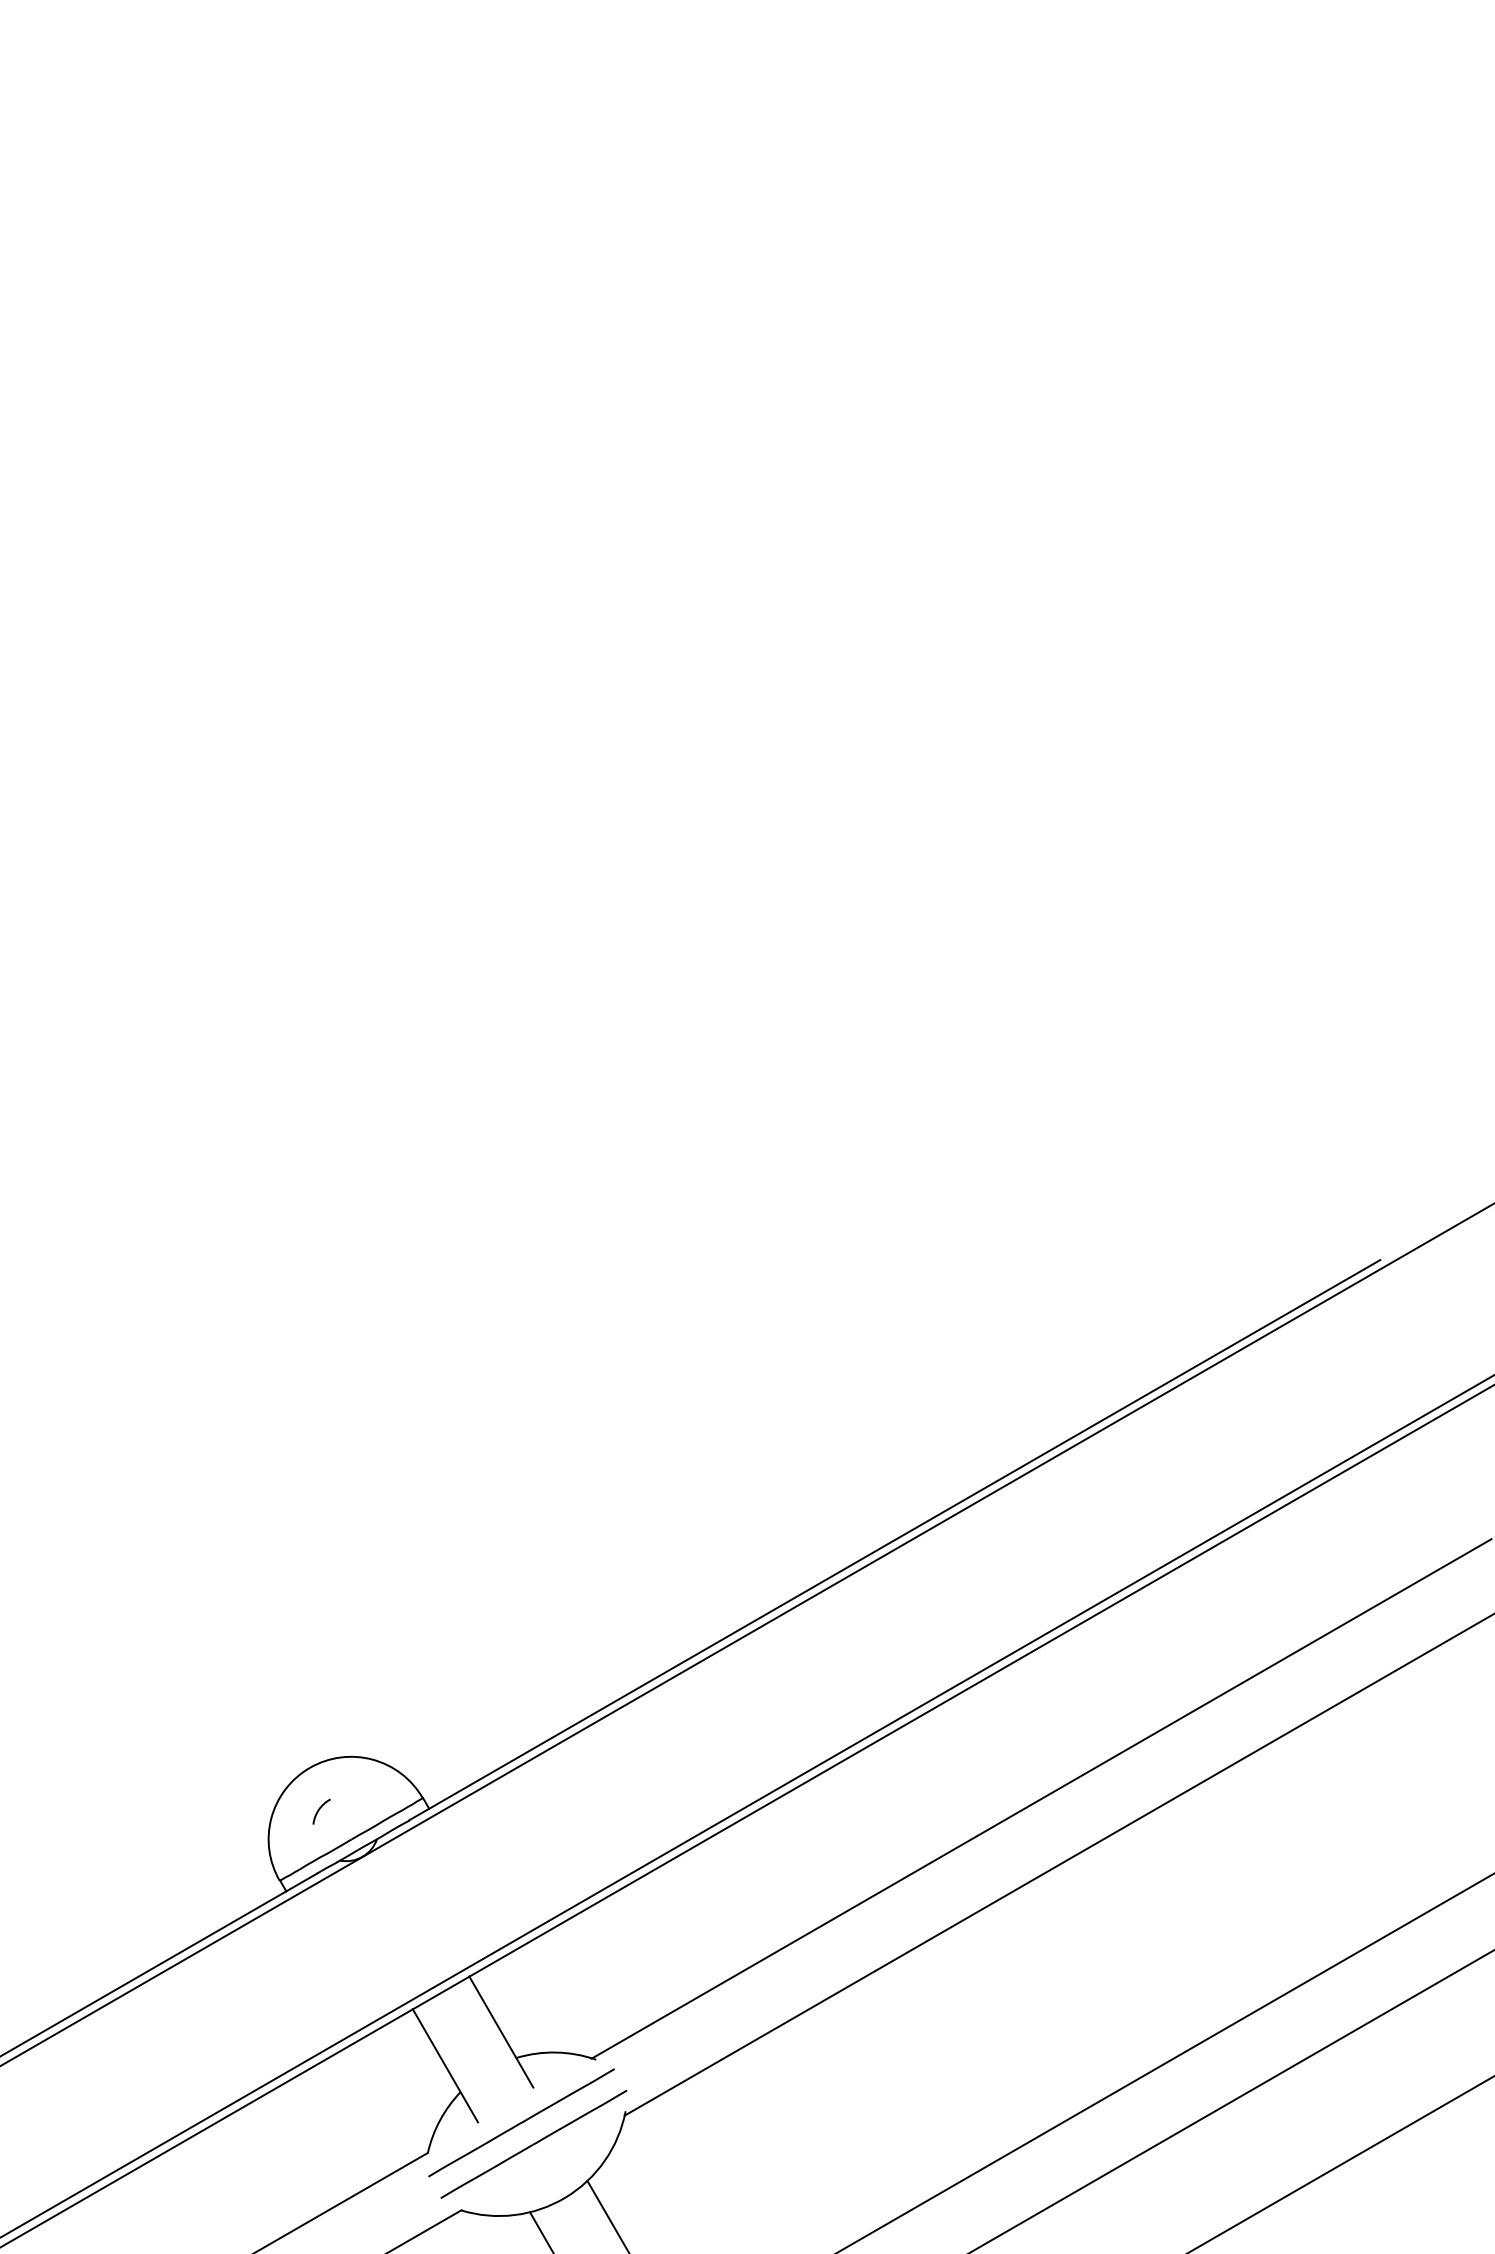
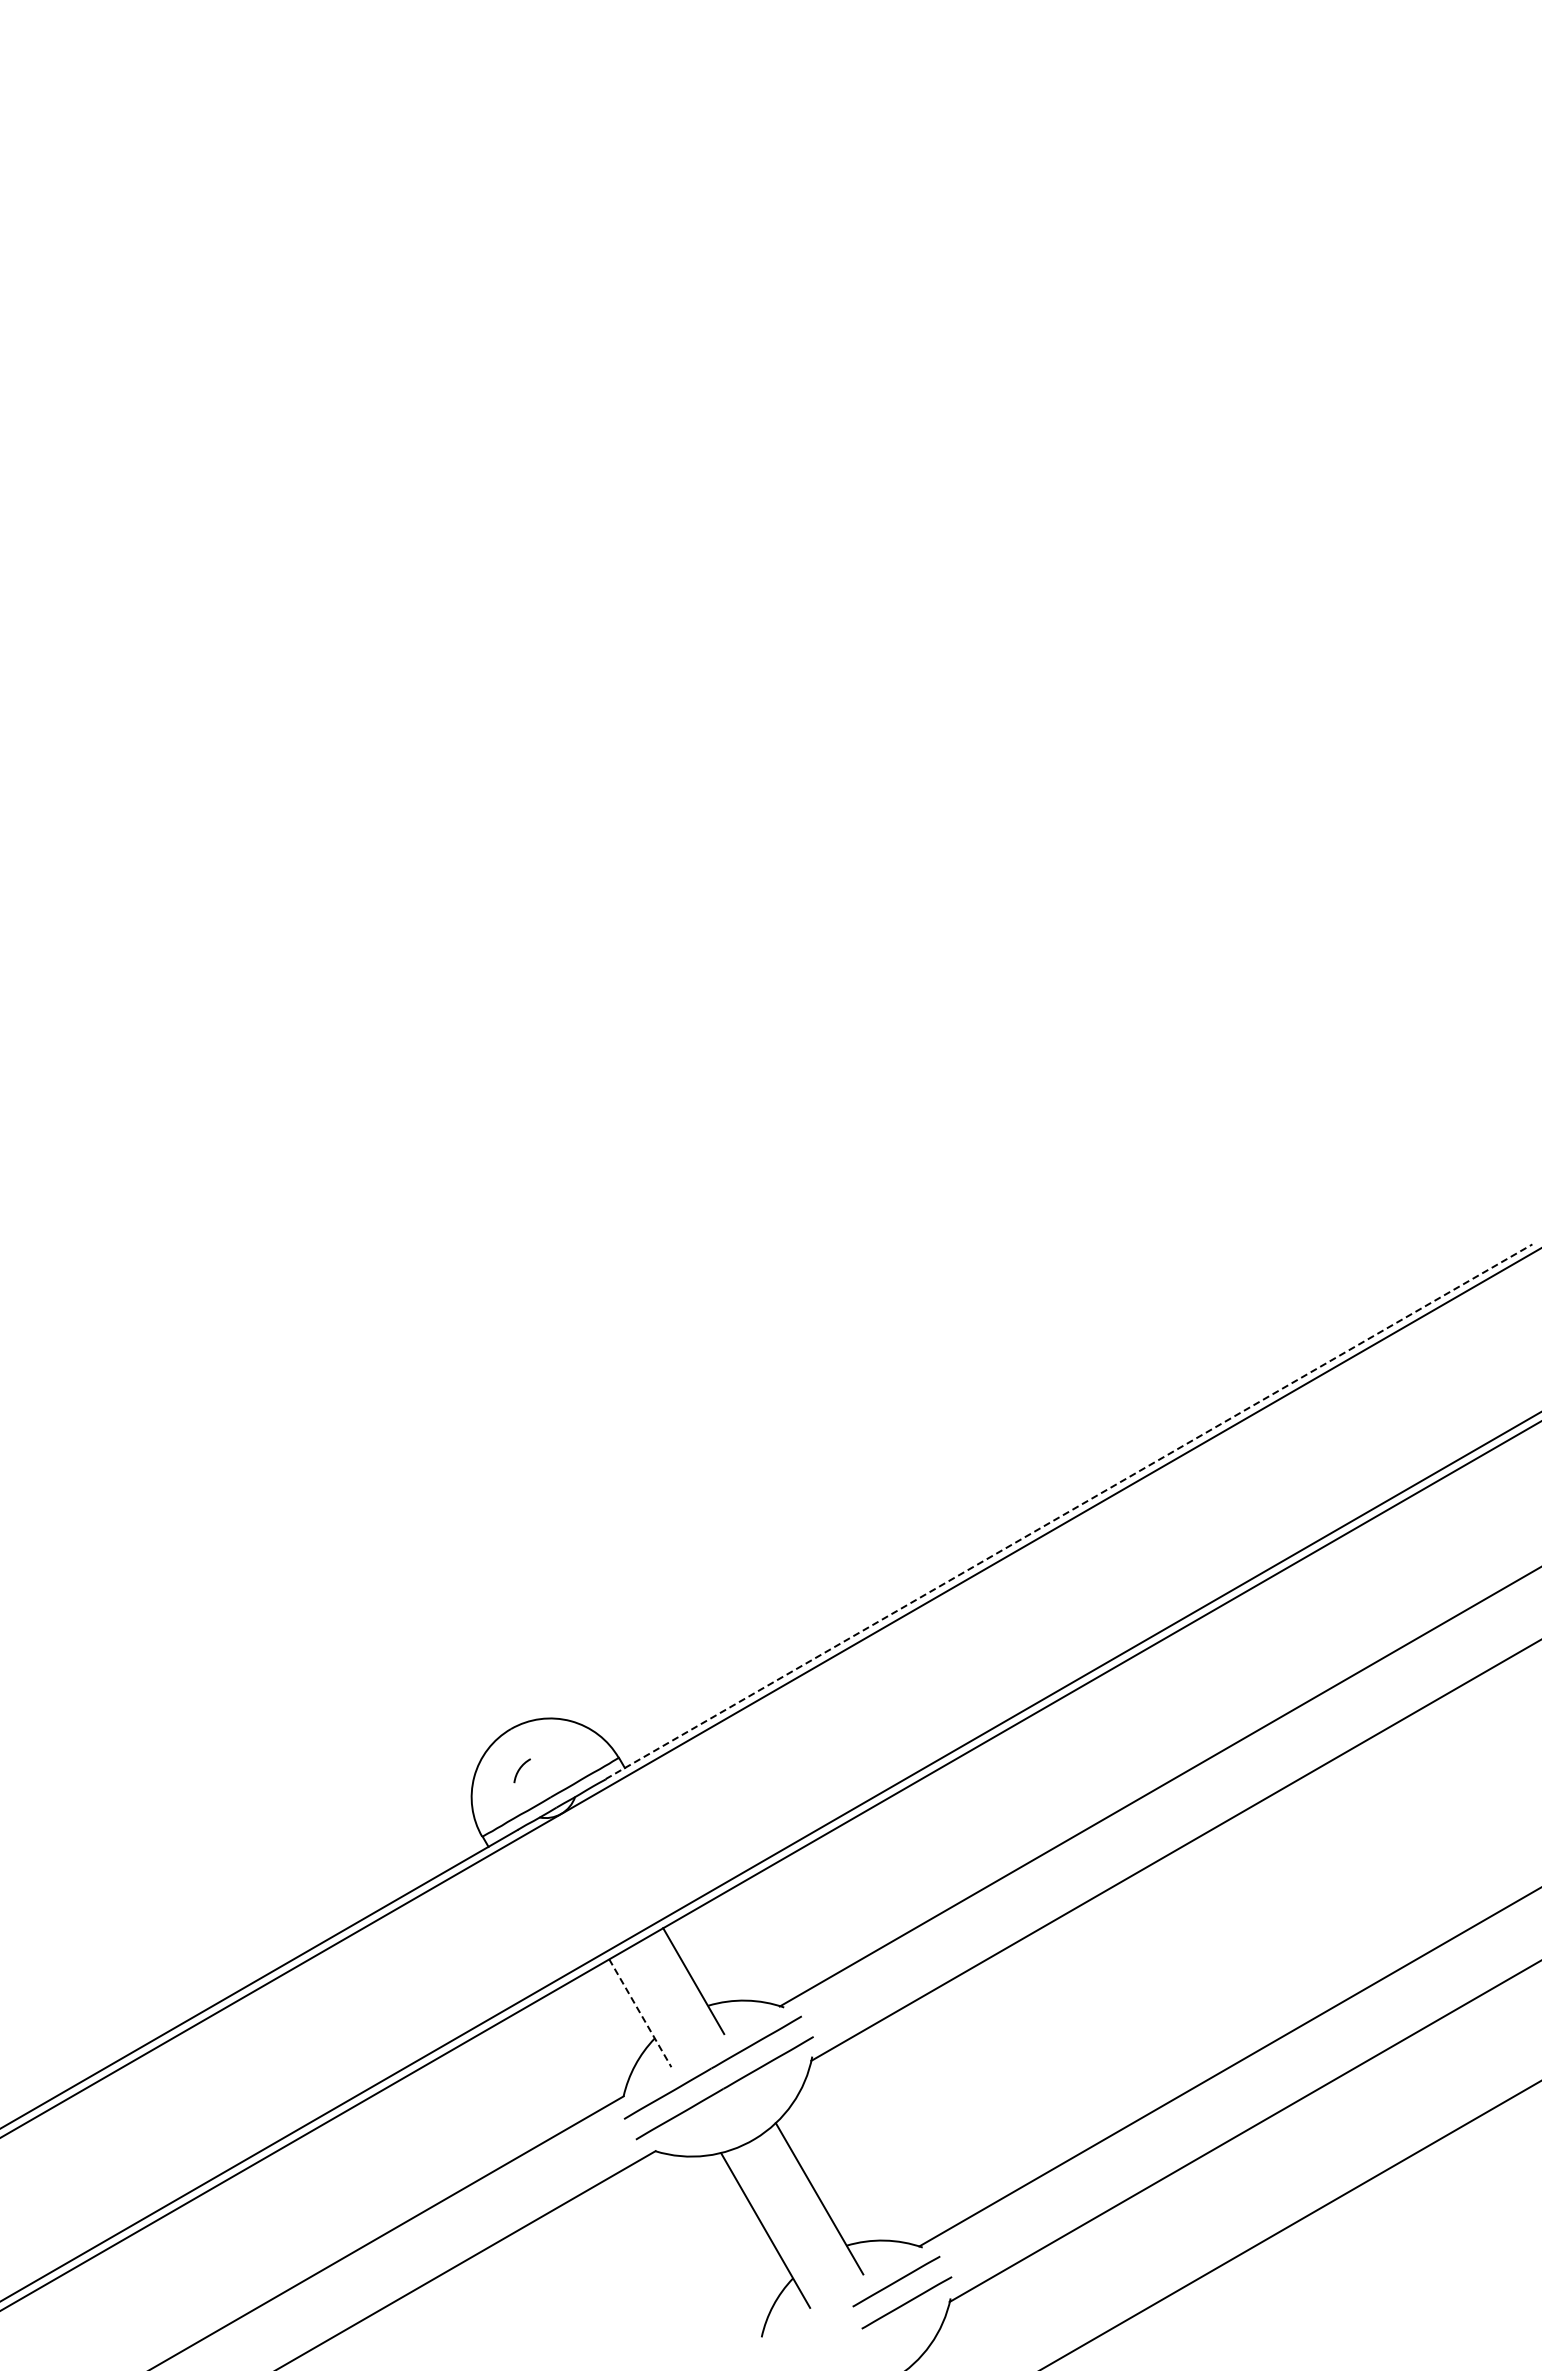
line: (895, 1539) -> (1069, 1511), solid -> dashed
line: (445, 2066) -> (640, 2013), solid -> dashed

